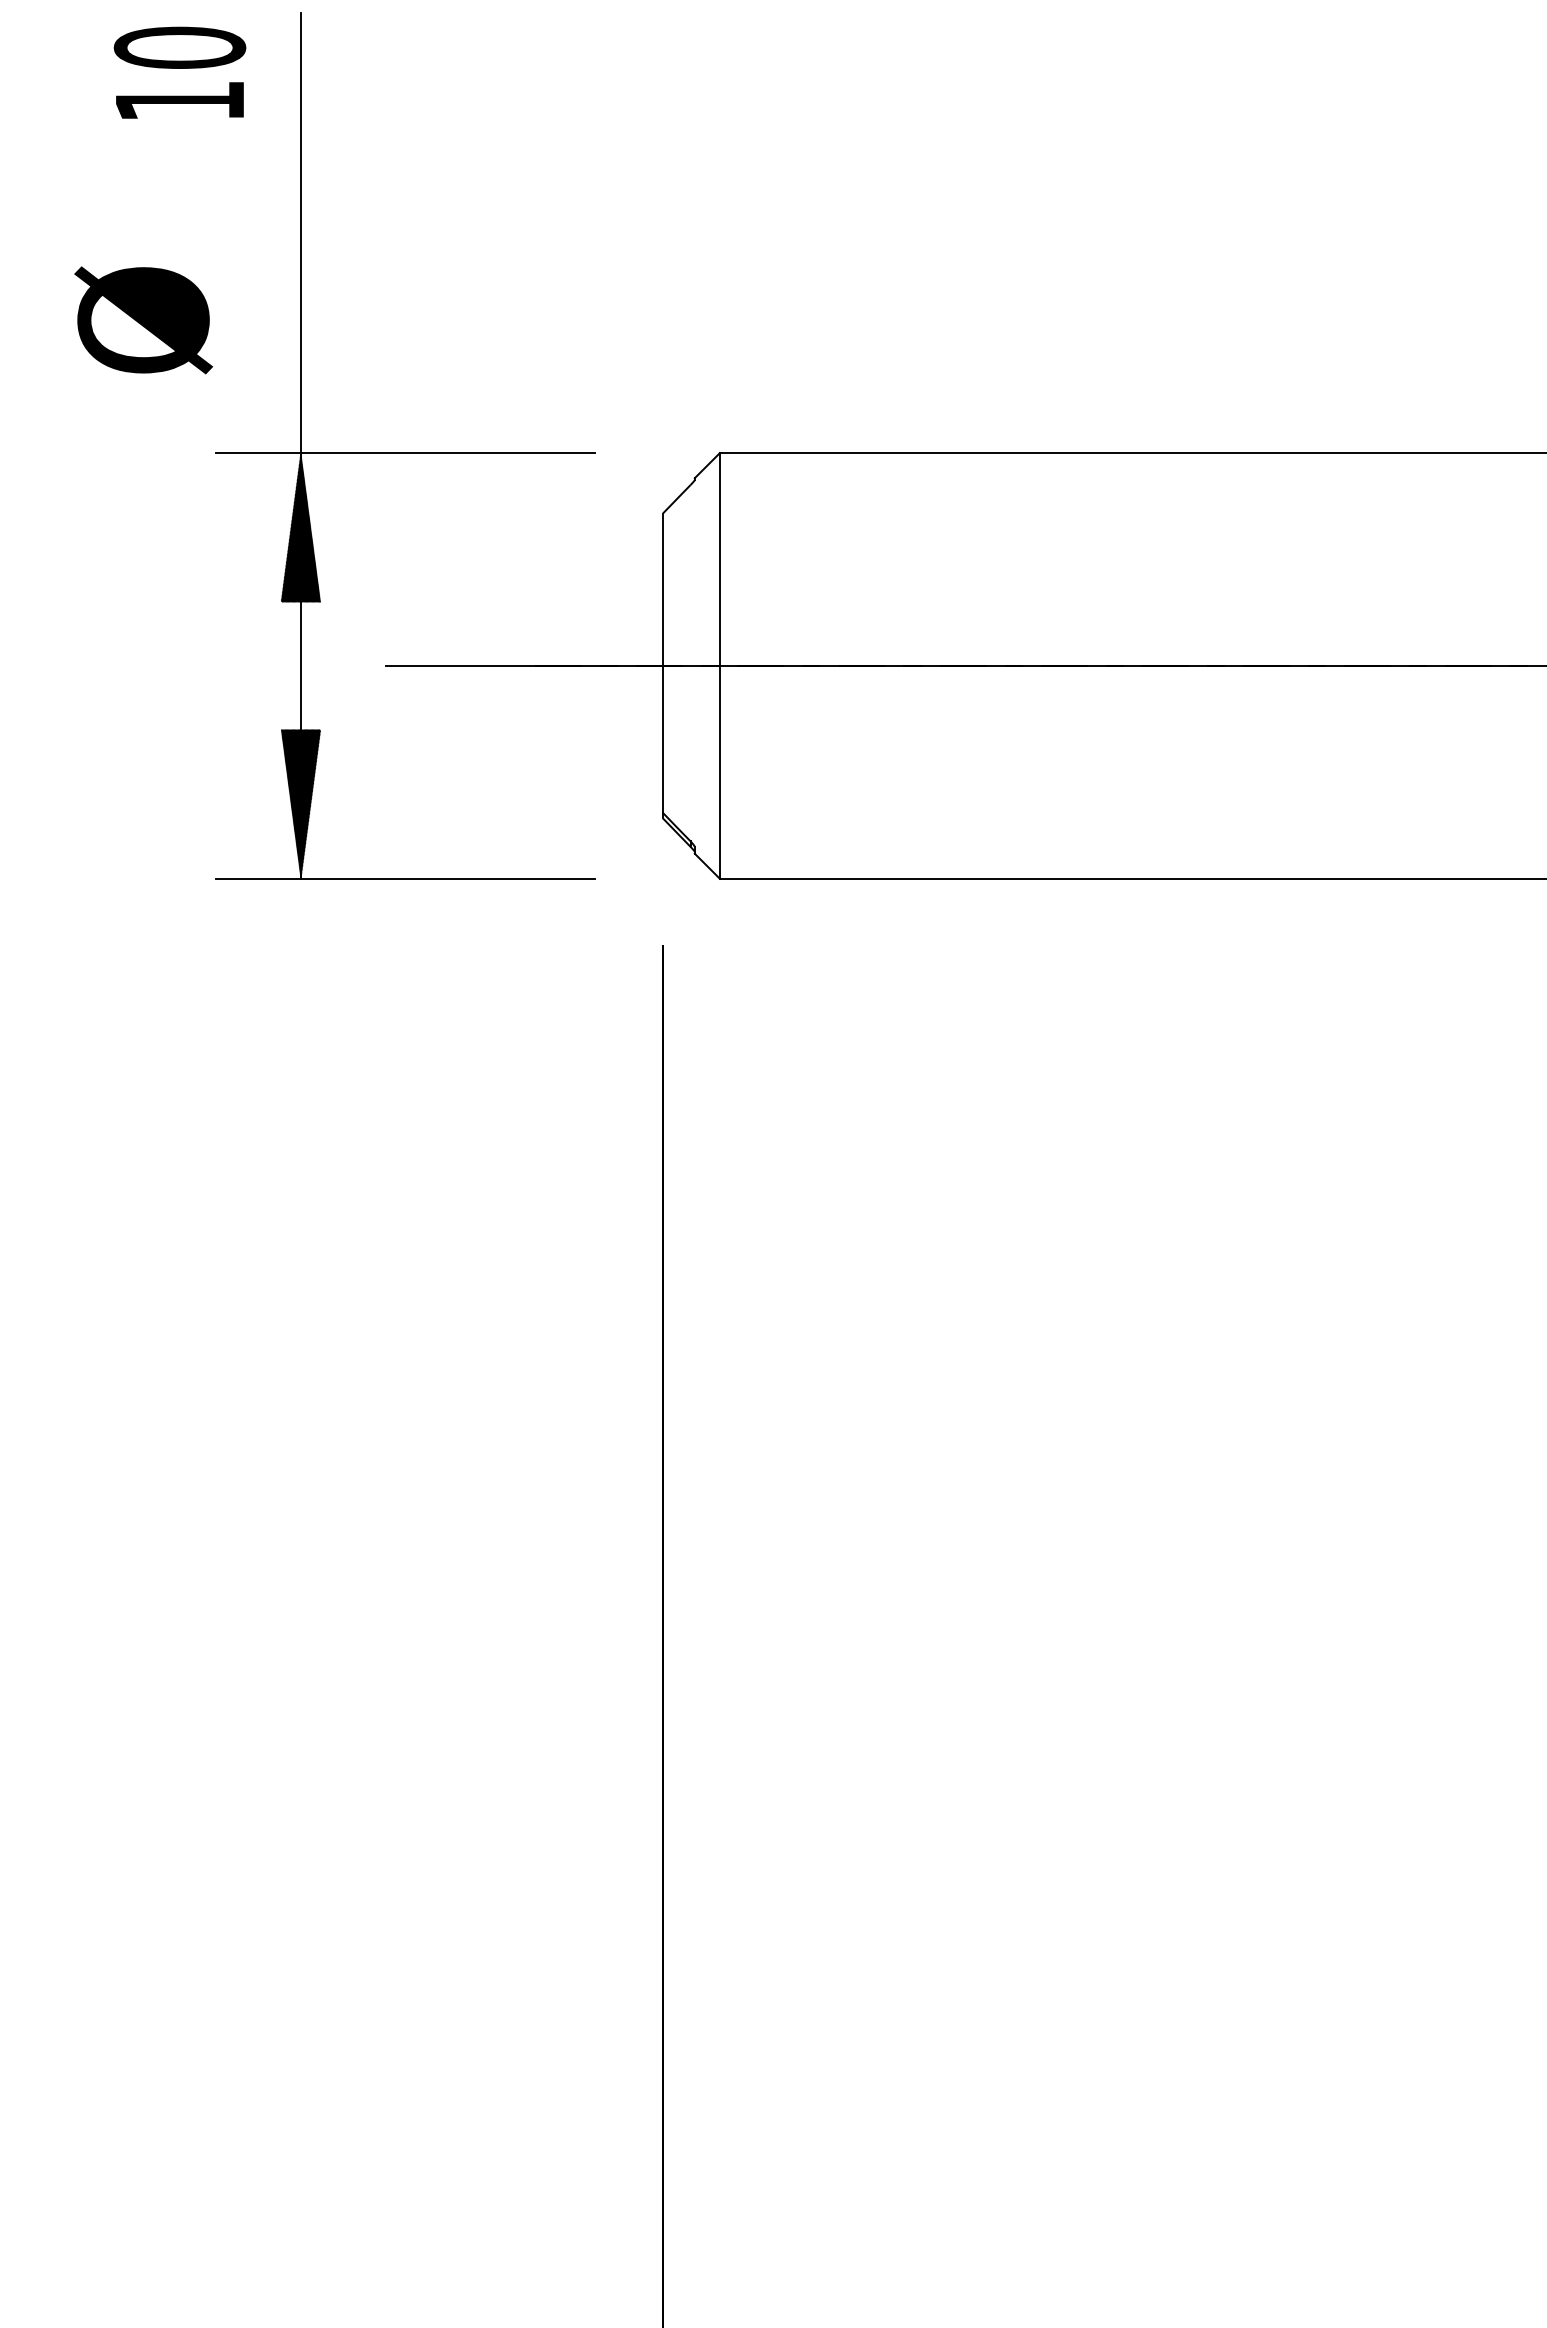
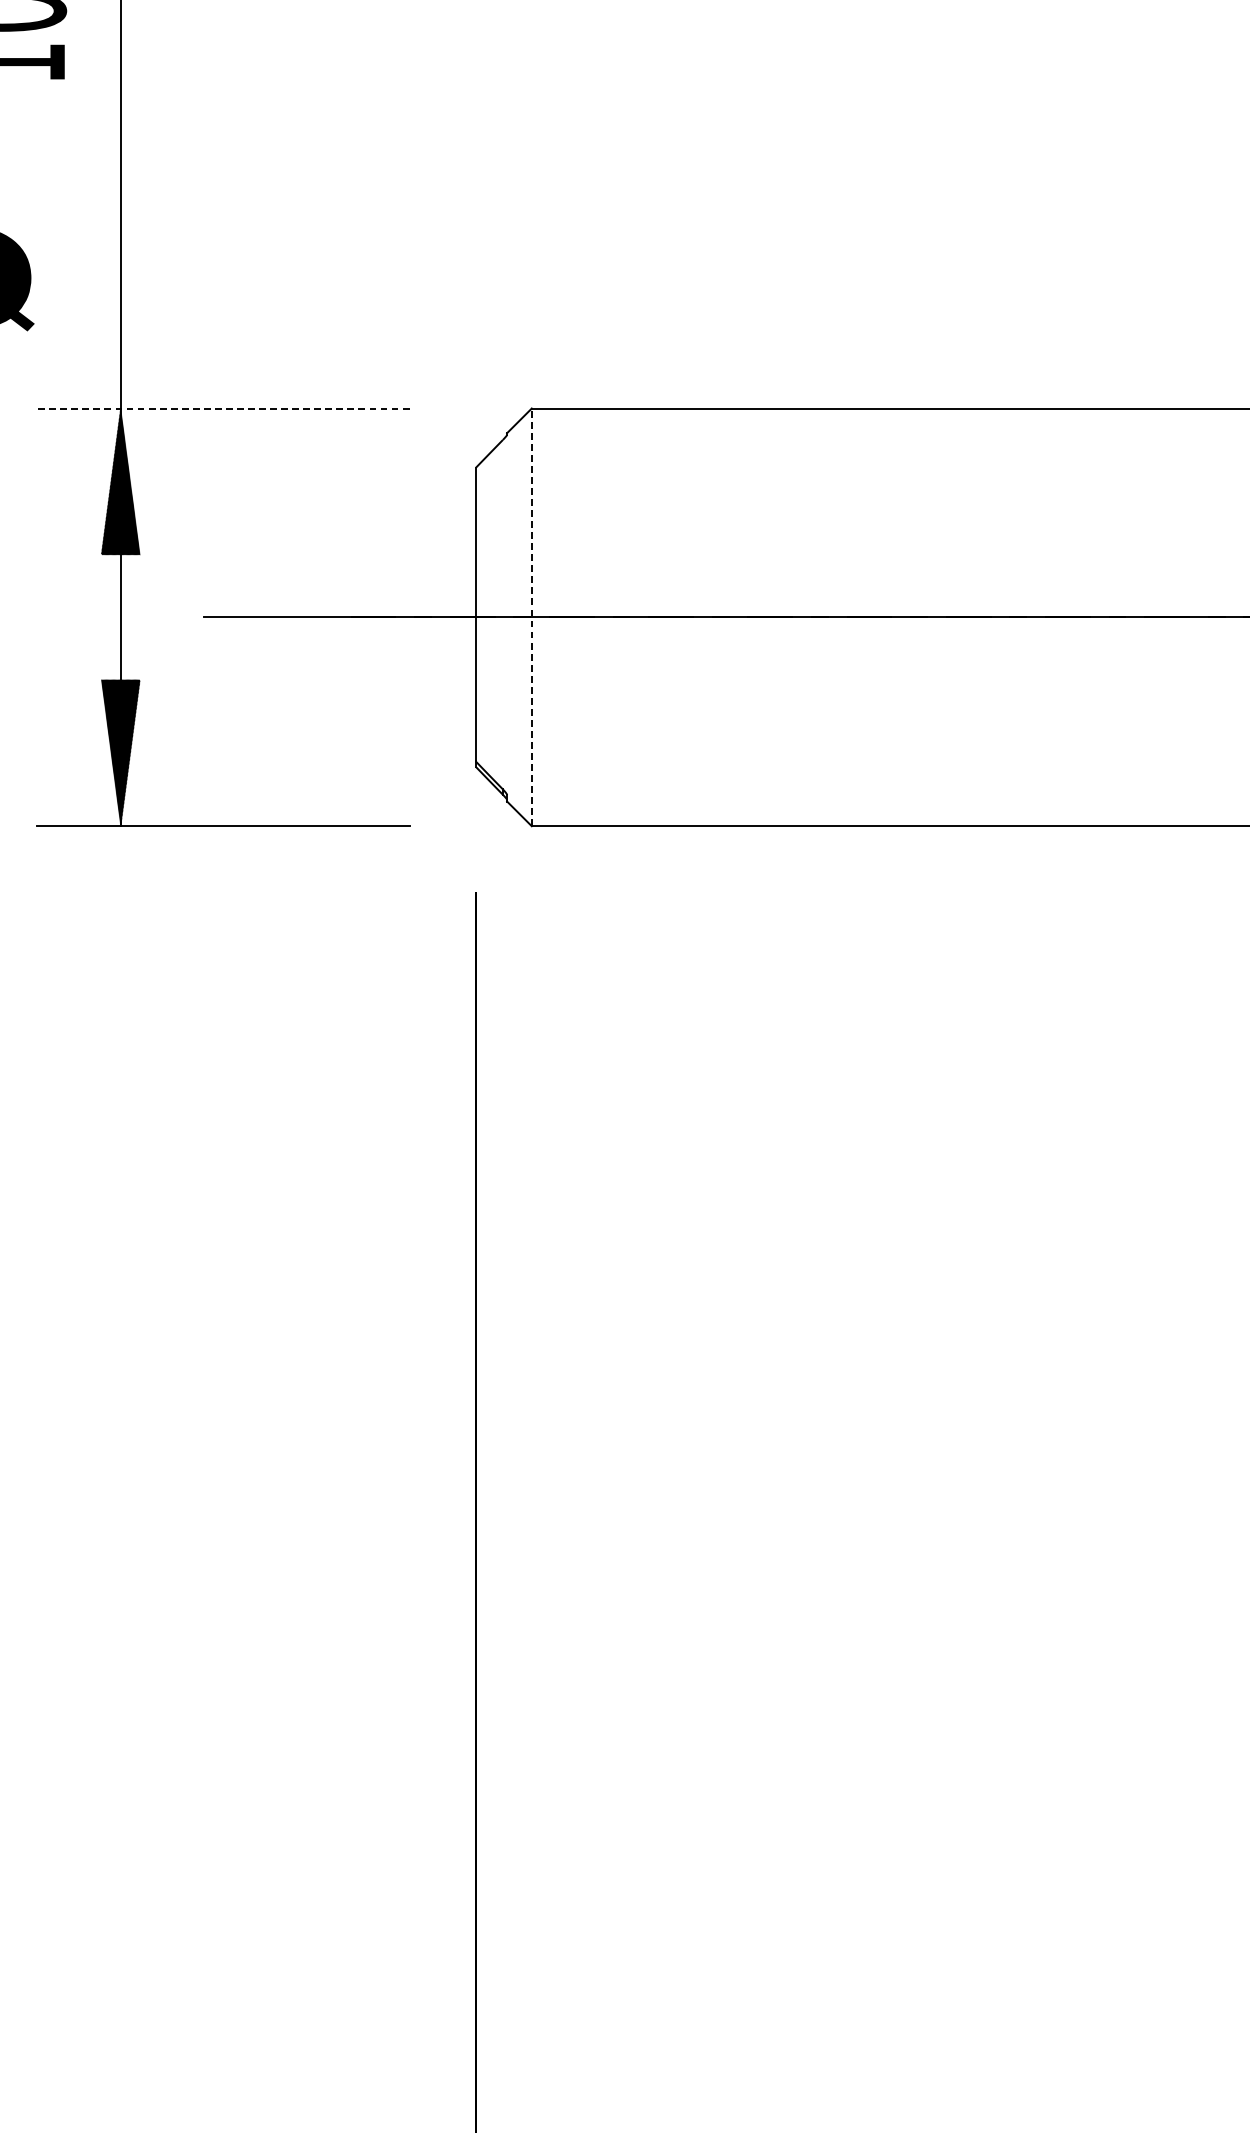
line: (405, 453) -> (223, 408), solid -> dashed
line: (719, 665) -> (531, 616), solid -> dashed

